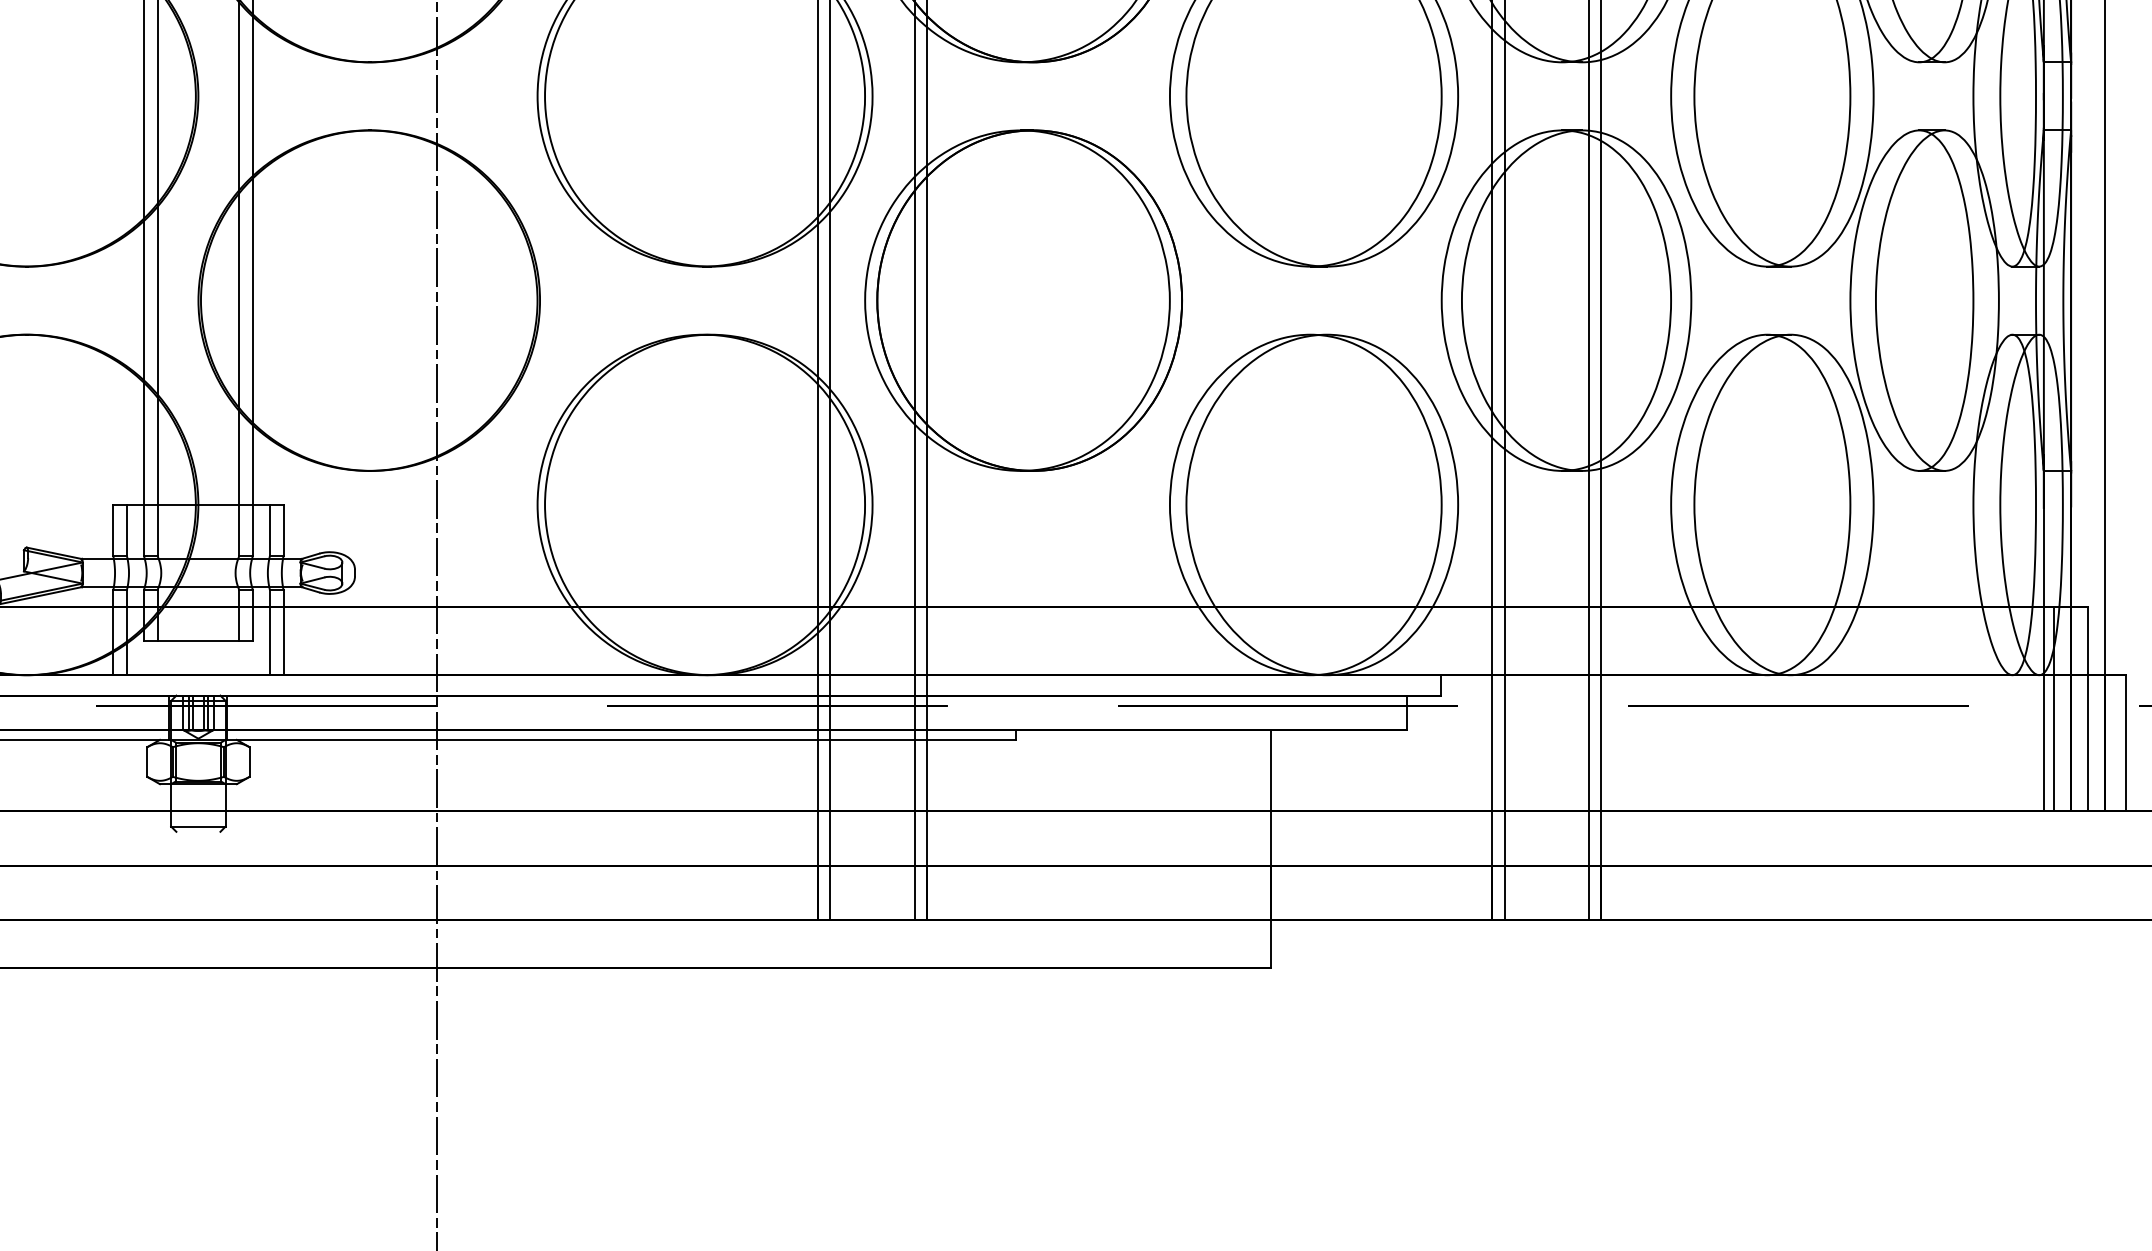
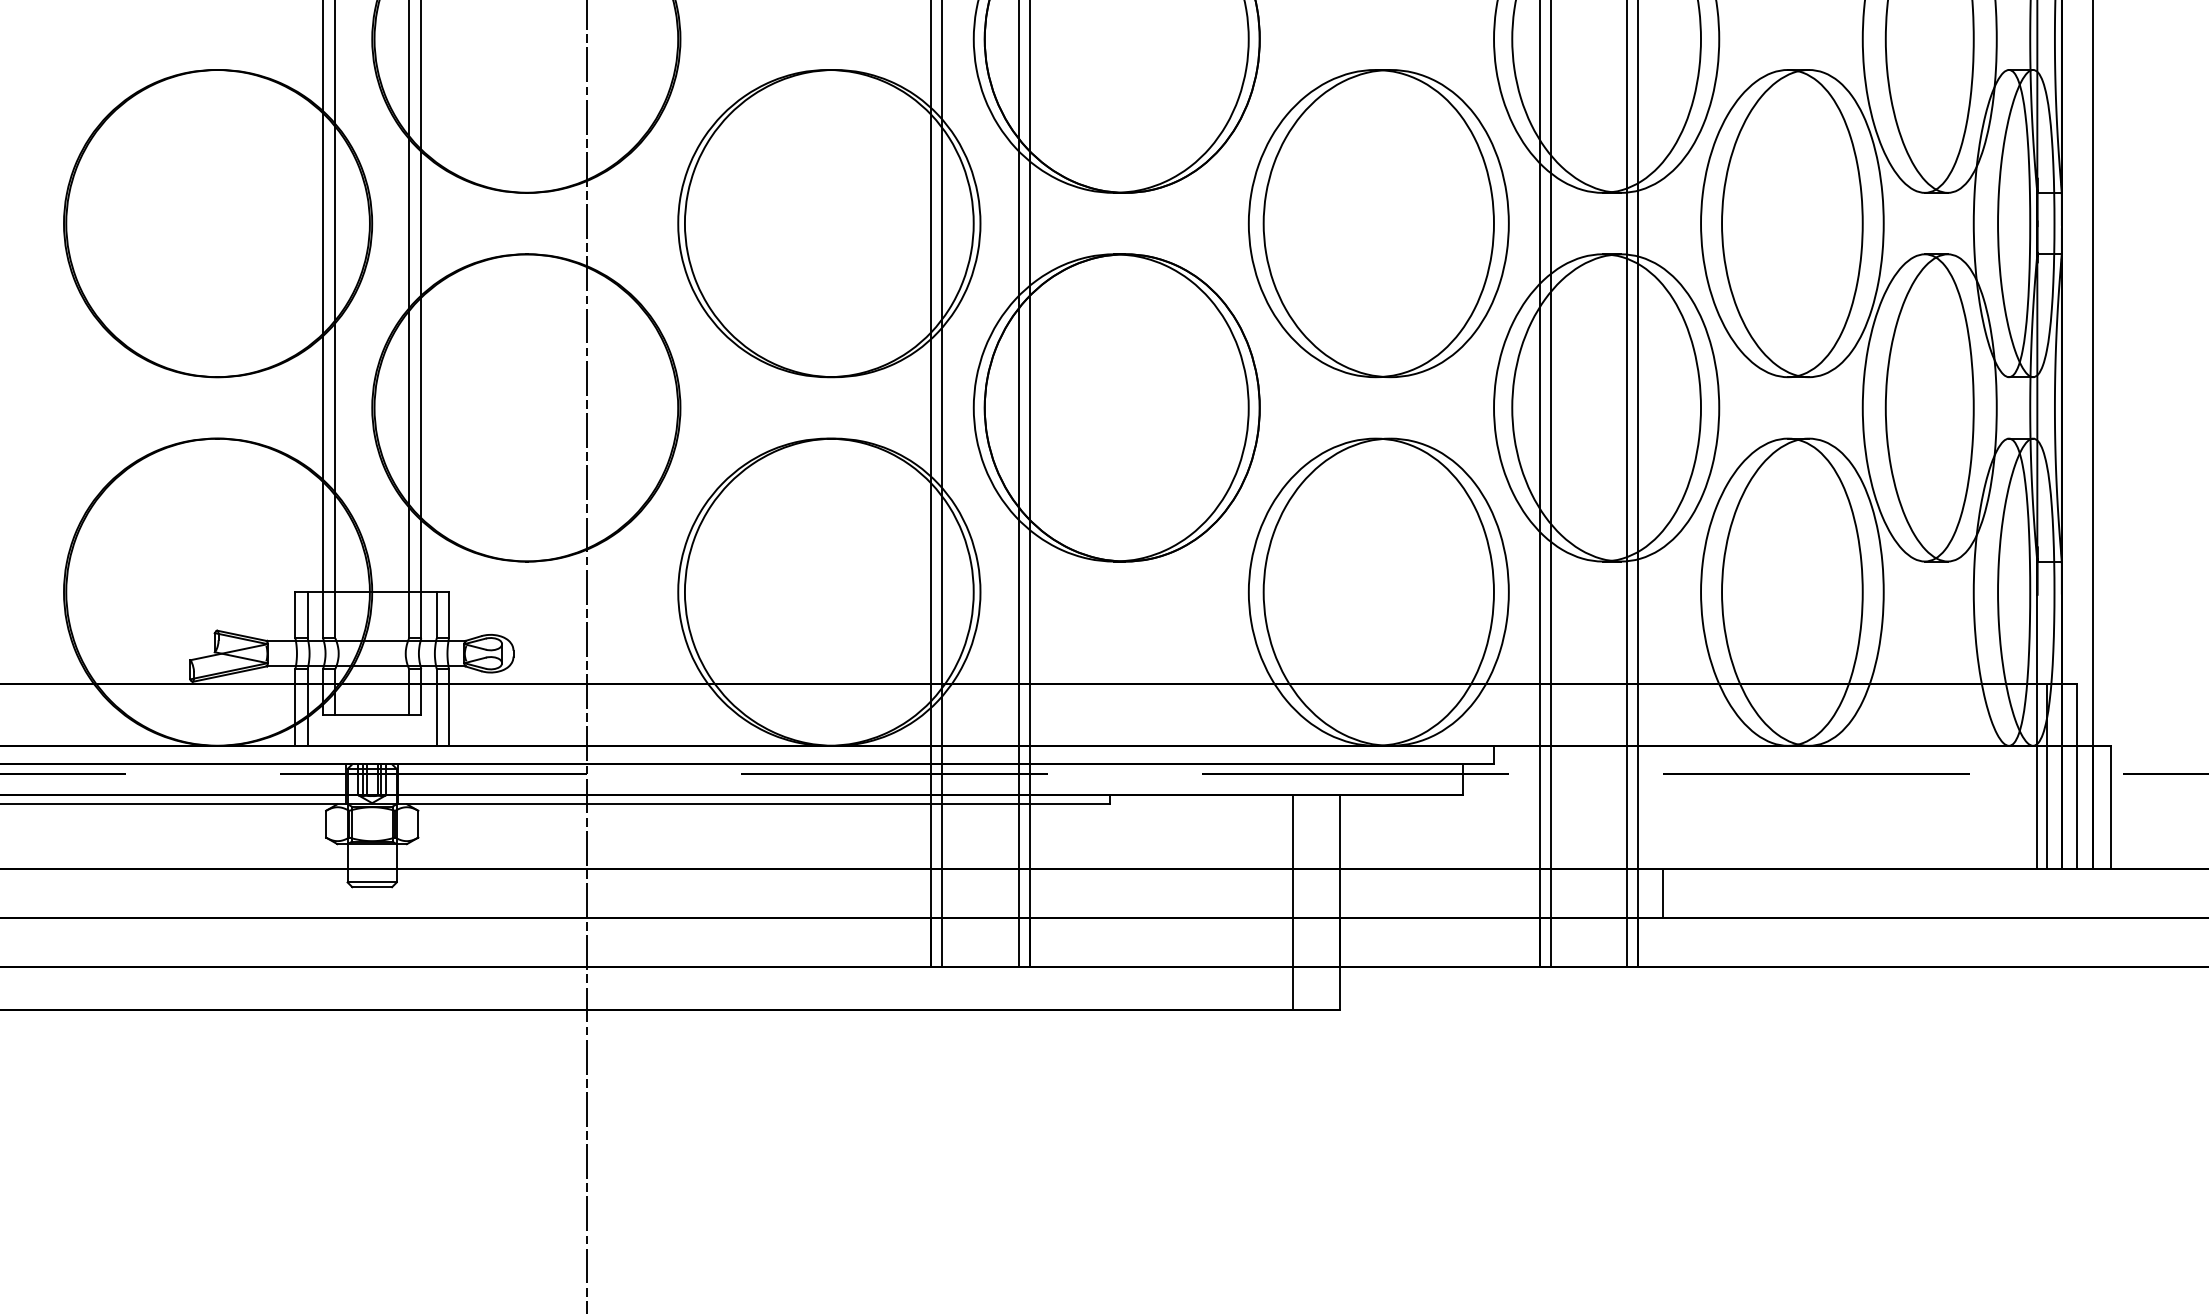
line: (198, 832) -> (372, 887), added
line: (1628, 837) -> (1662, 892), added
line: (1218, 848) -> (1292, 902), added

